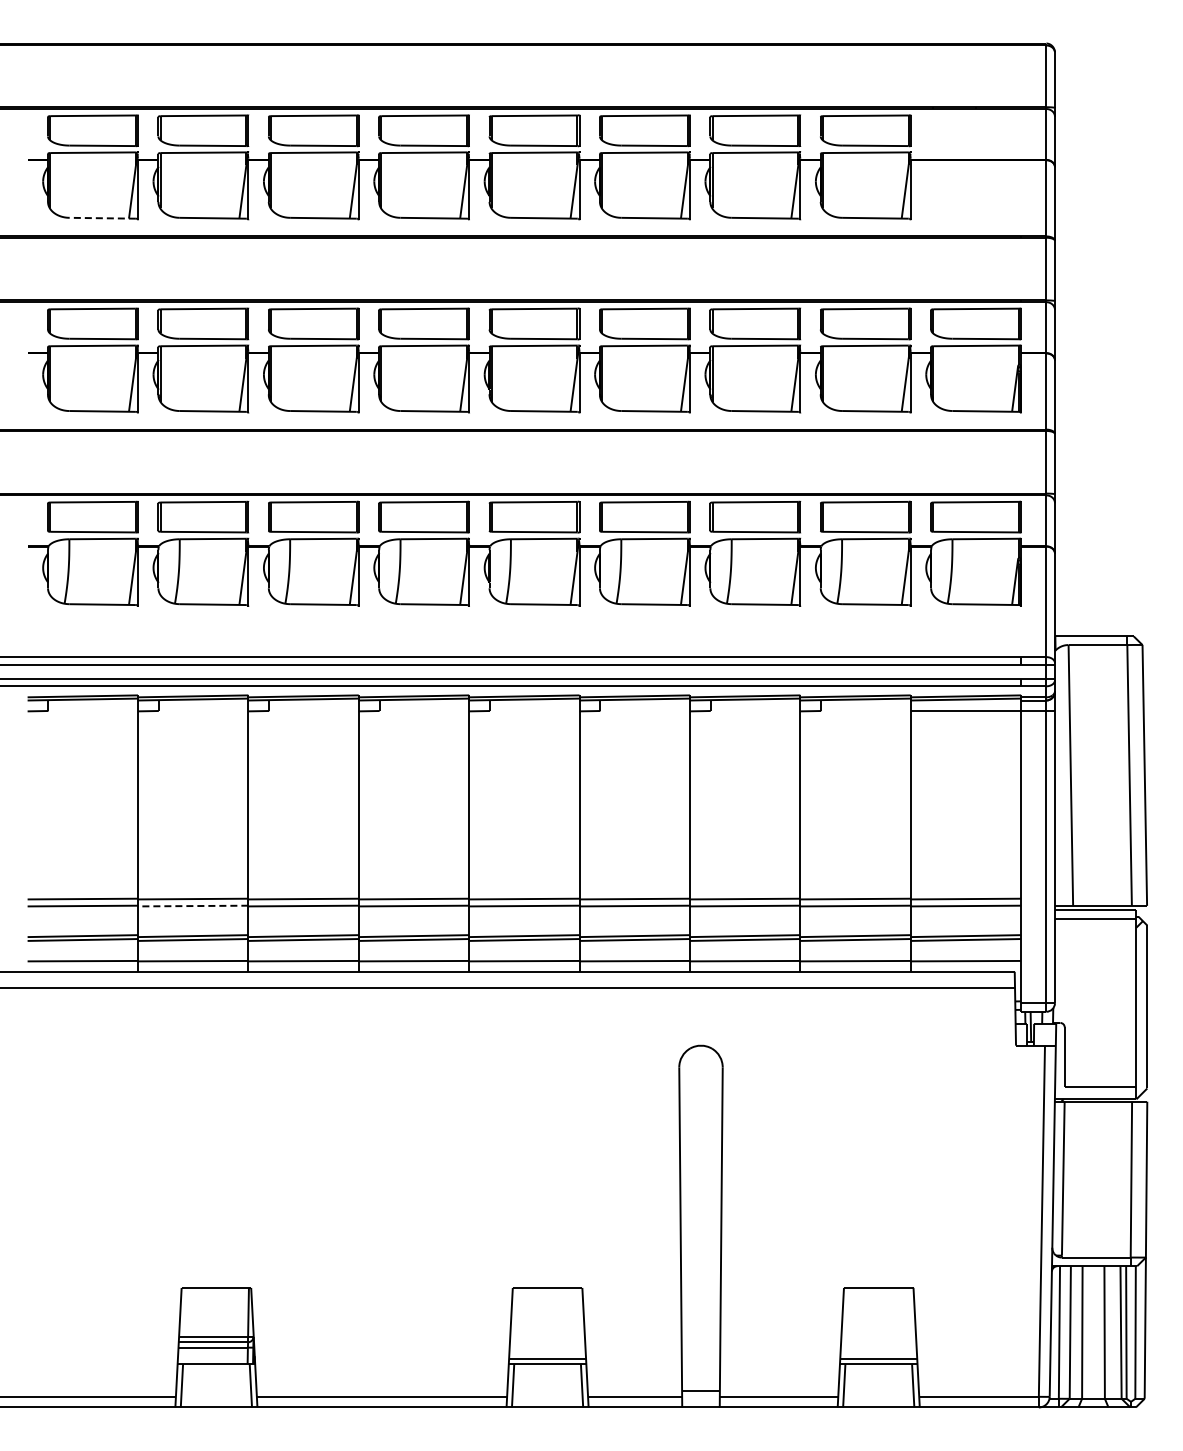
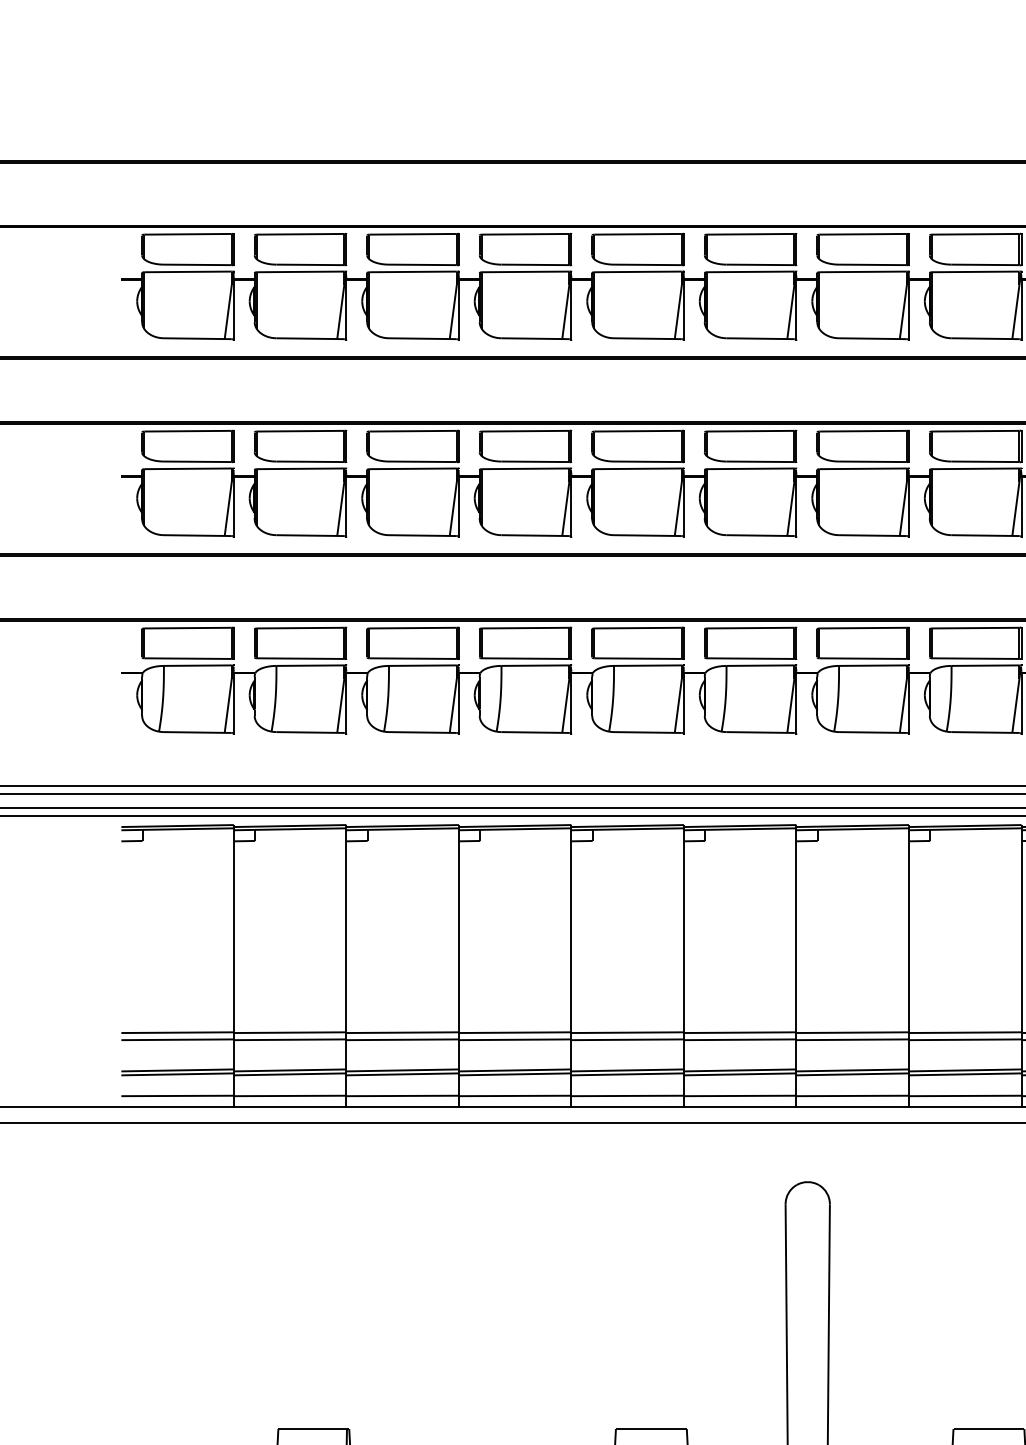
line: (102, 218) -> (197, 338), dashed -> solid
line: (192, 906) -> (289, 1040), dashed -> solid

